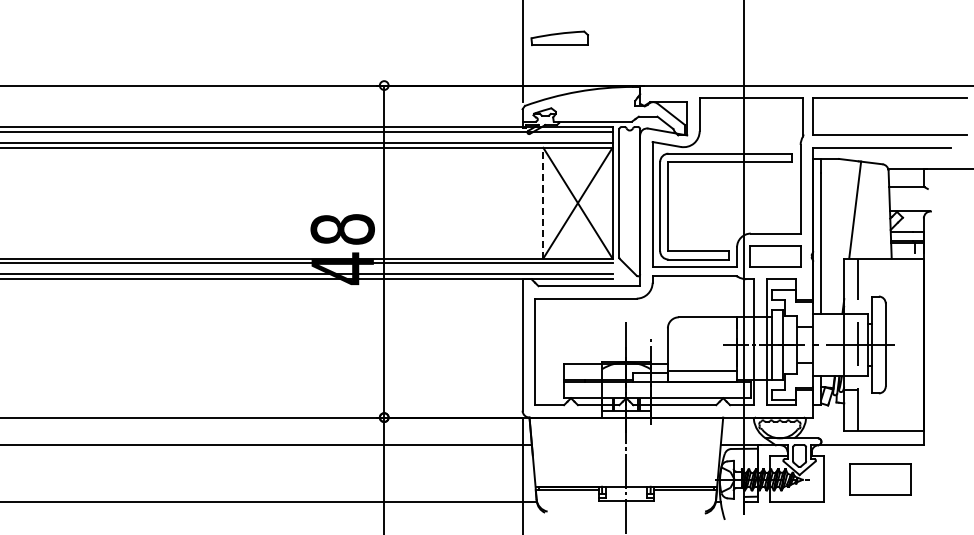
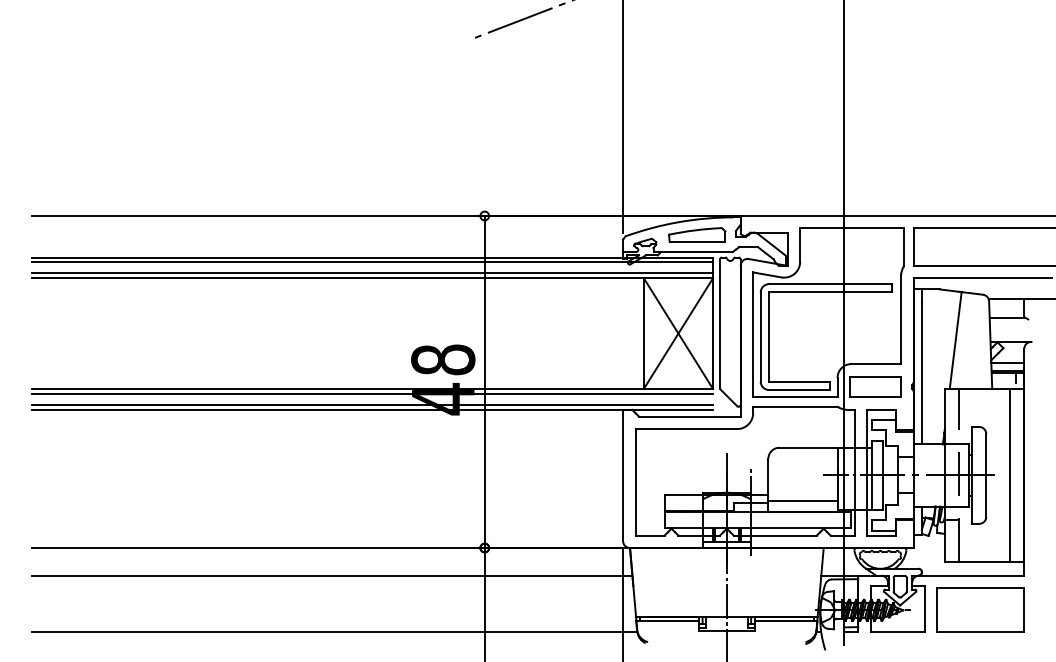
part: (559, 38) -> (697, 234), moved
line: (542, 203) -> (643, 333), dashed -> solid
line: (909, 344) -> (1010, 474), added
part: (879, 479) -> (980, 609), size x1.43

